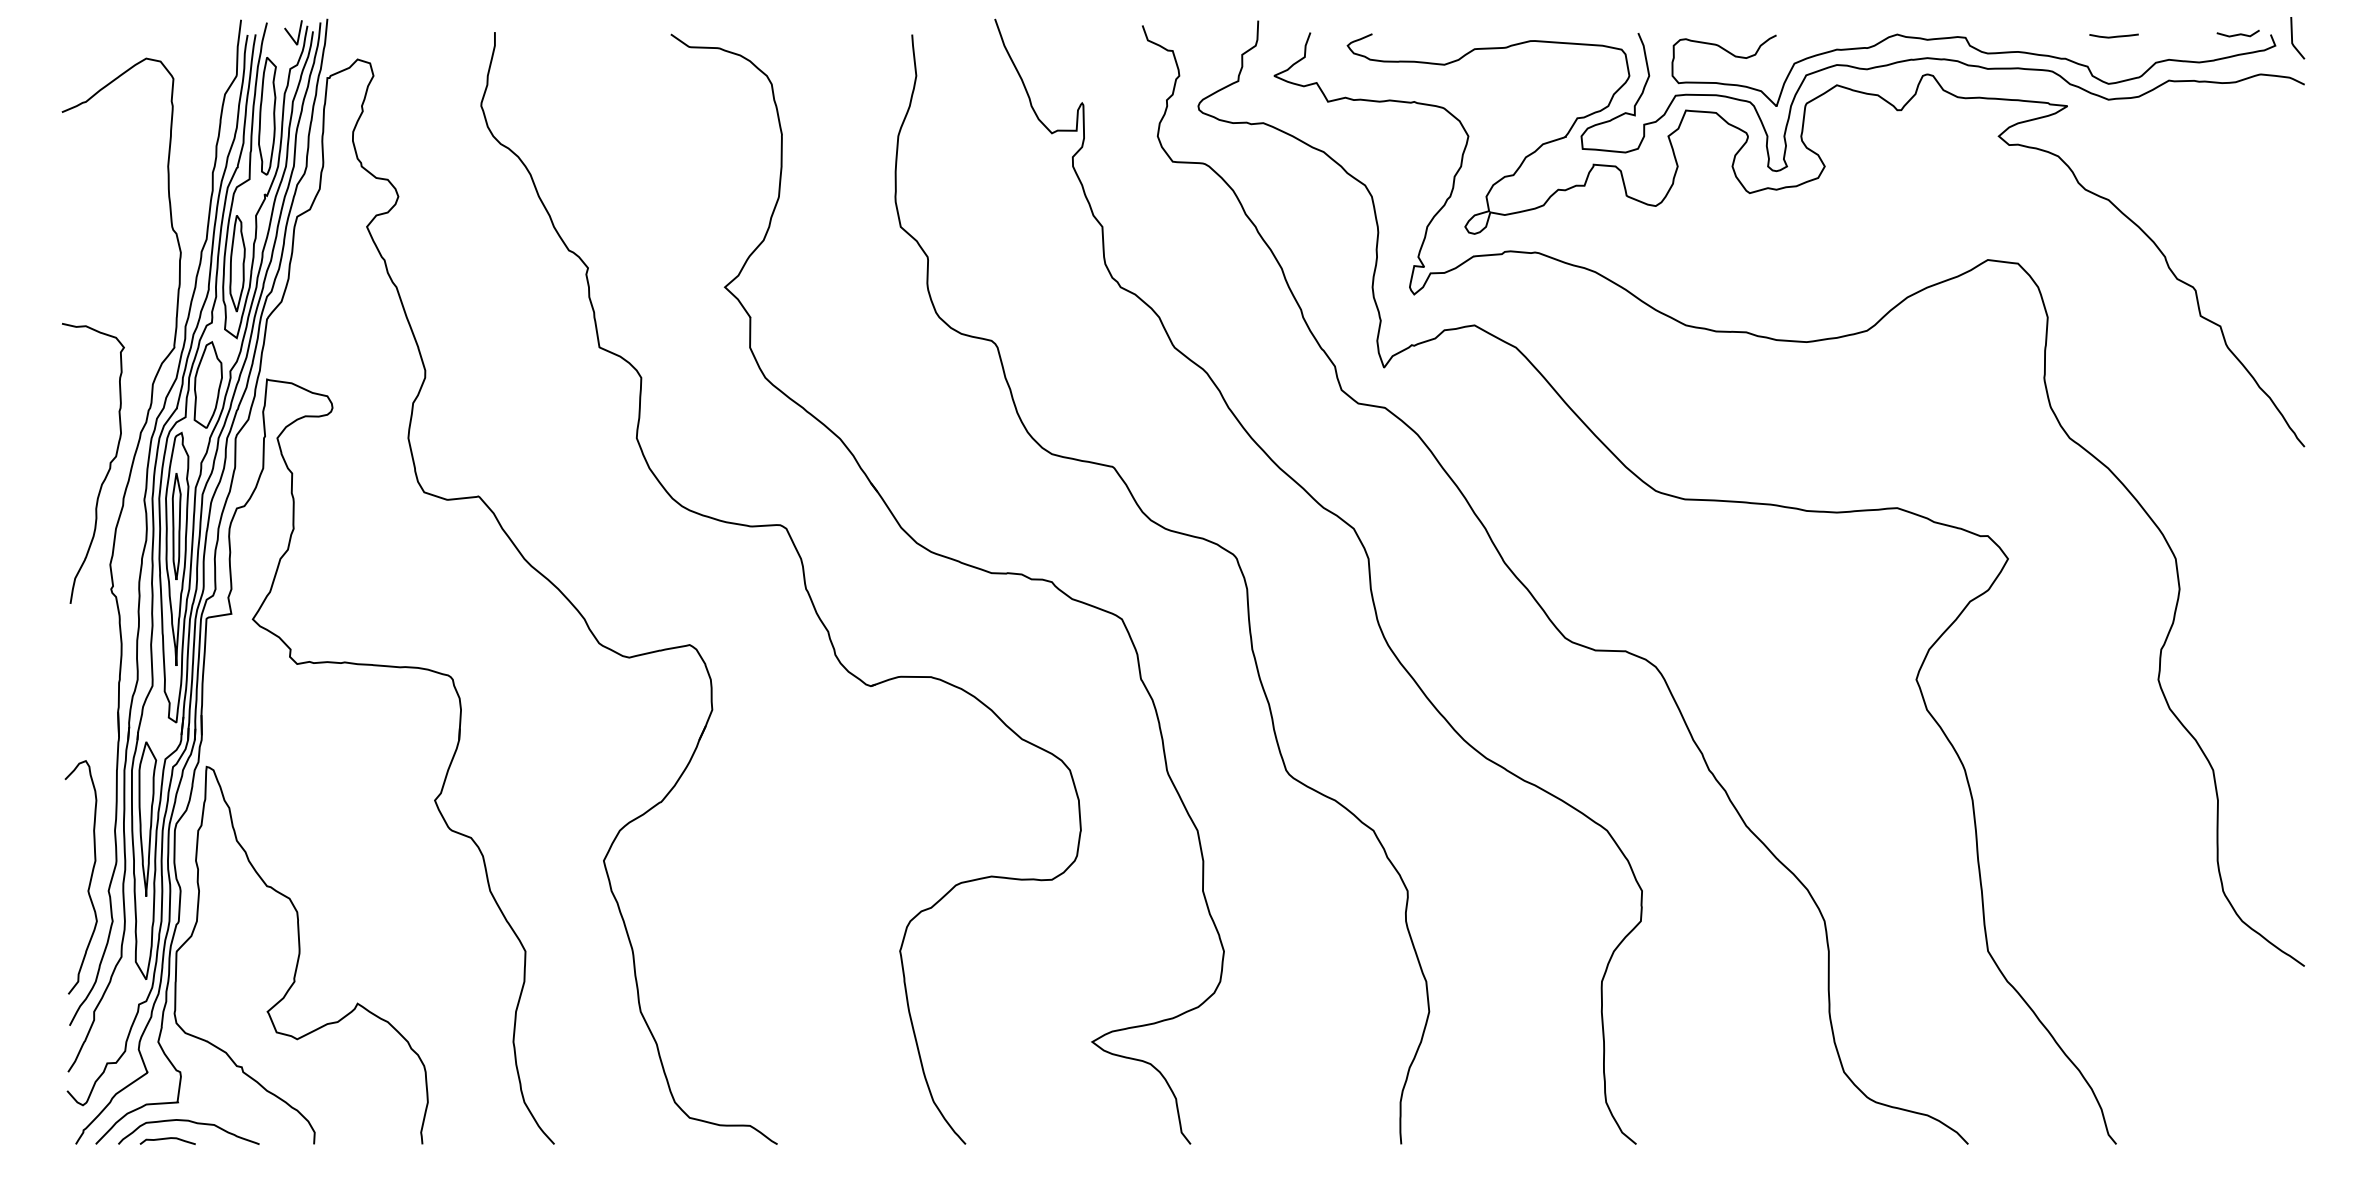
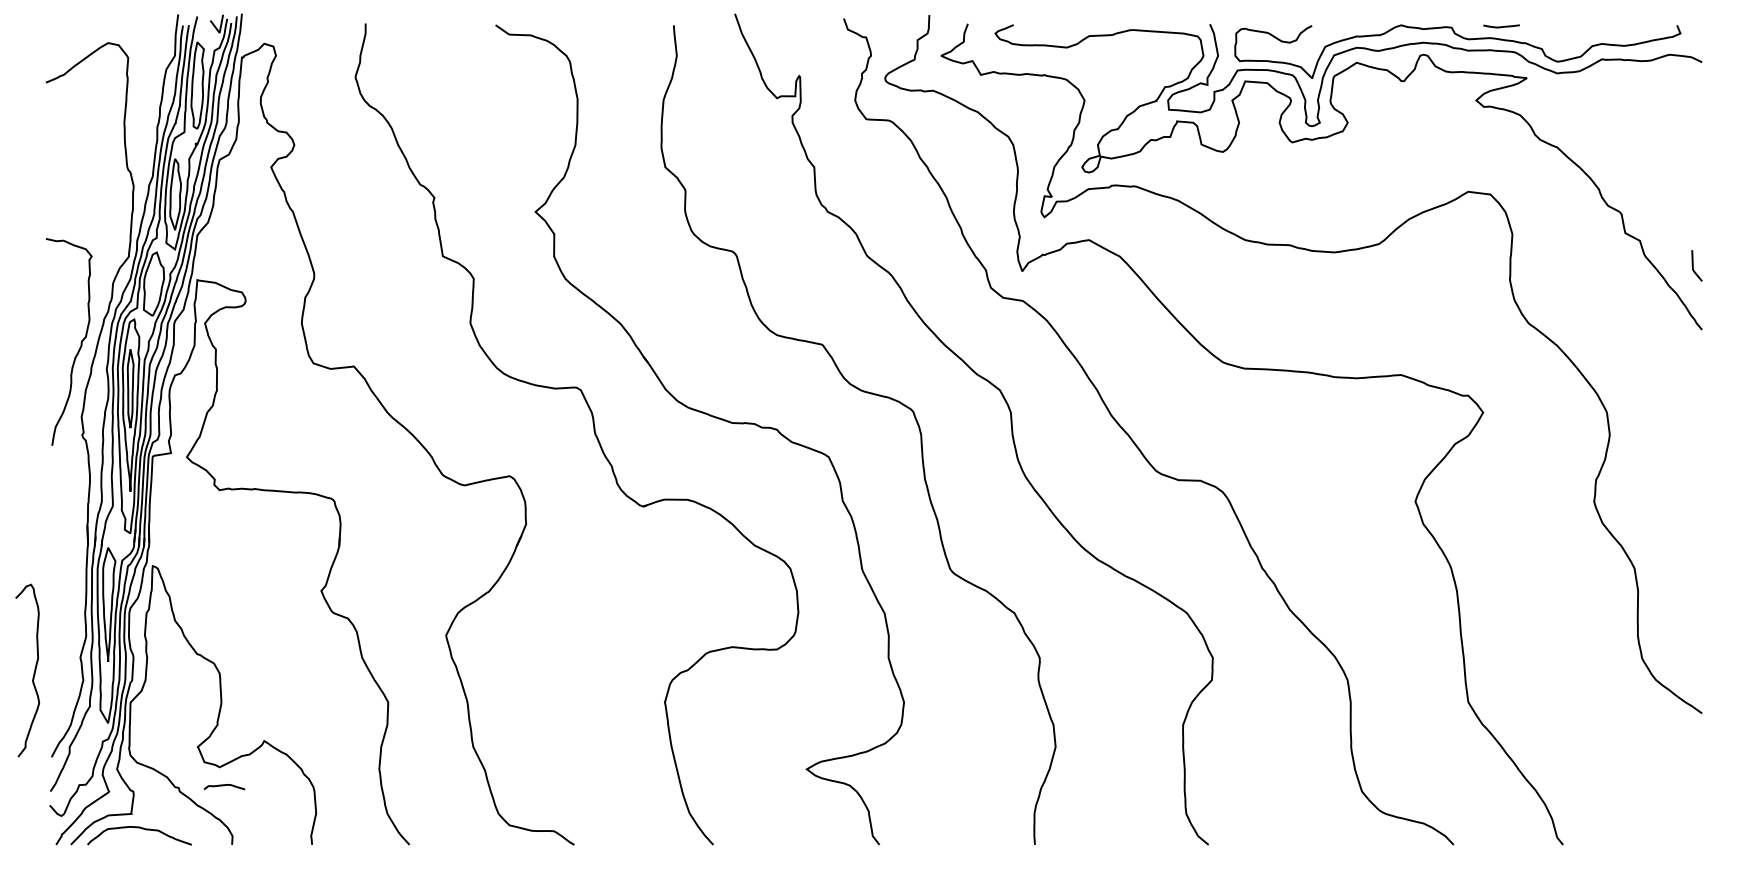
line: (2238, 33) -> (1653, 24), removed
curve: (2113, 36) -> (1501, 26), moved
line: (2292, 38) -> (1693, 266), moved
curve: (89, 880) -> (33, 672), moved
curve: (167, 1139) -> (224, 785), moved

